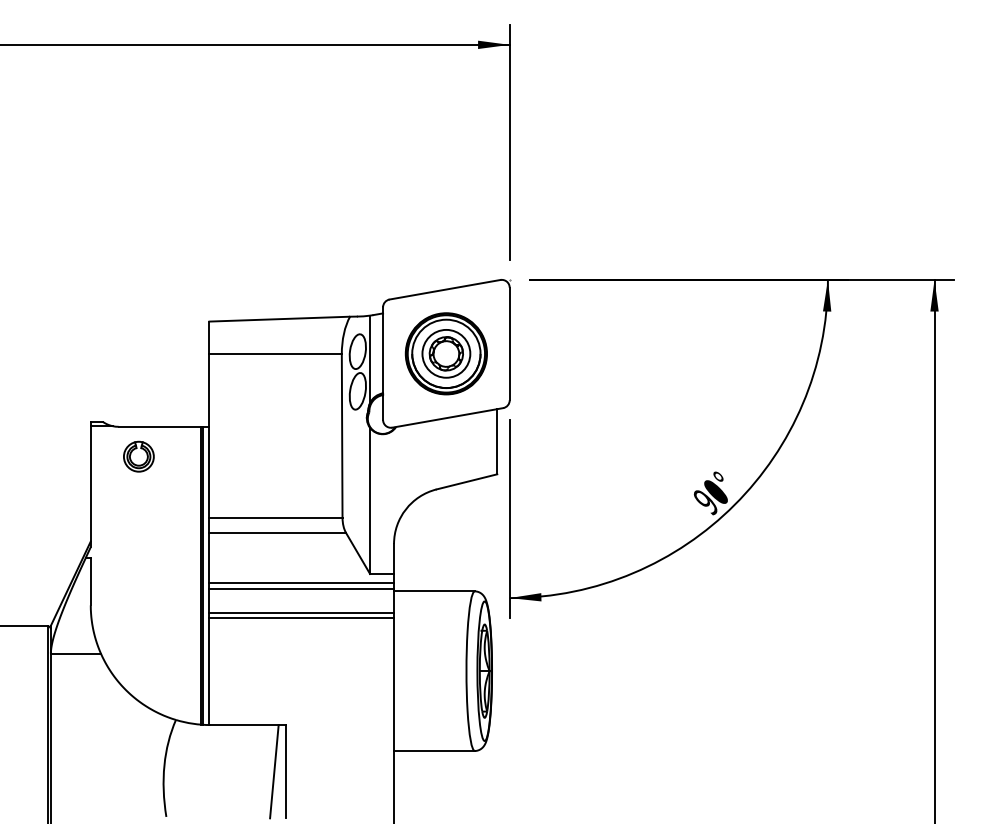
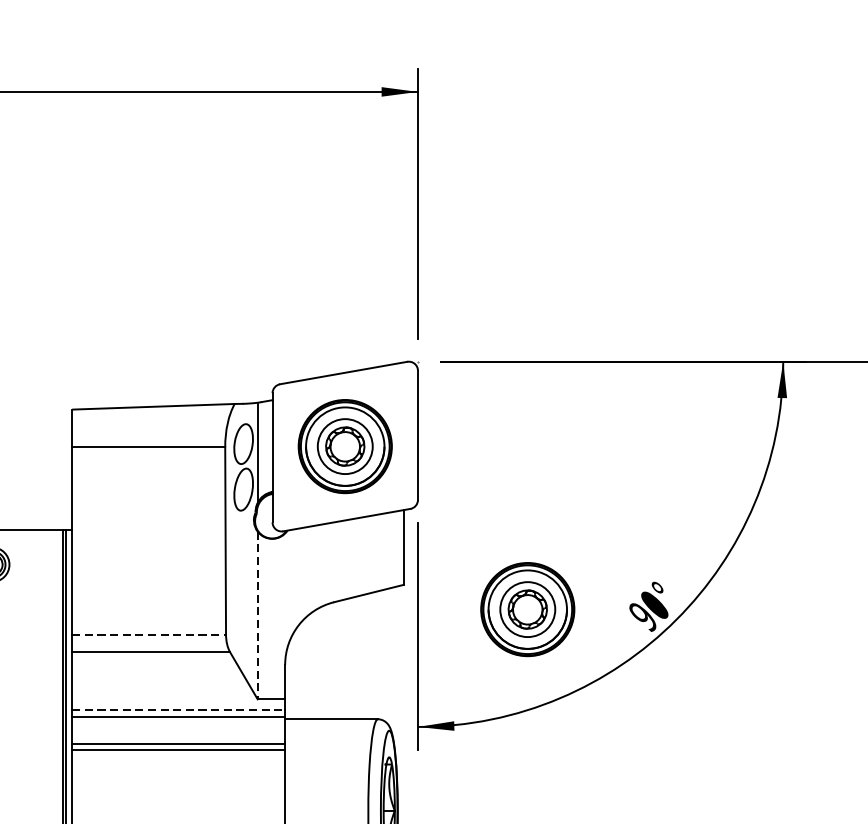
part: (604, 495) -> (526, 609), added
line: (370, 501) -> (258, 616), solid -> dashed
line: (275, 517) -> (149, 634), solid -> dashed
line: (301, 583) -> (178, 710), solid -> dashed

